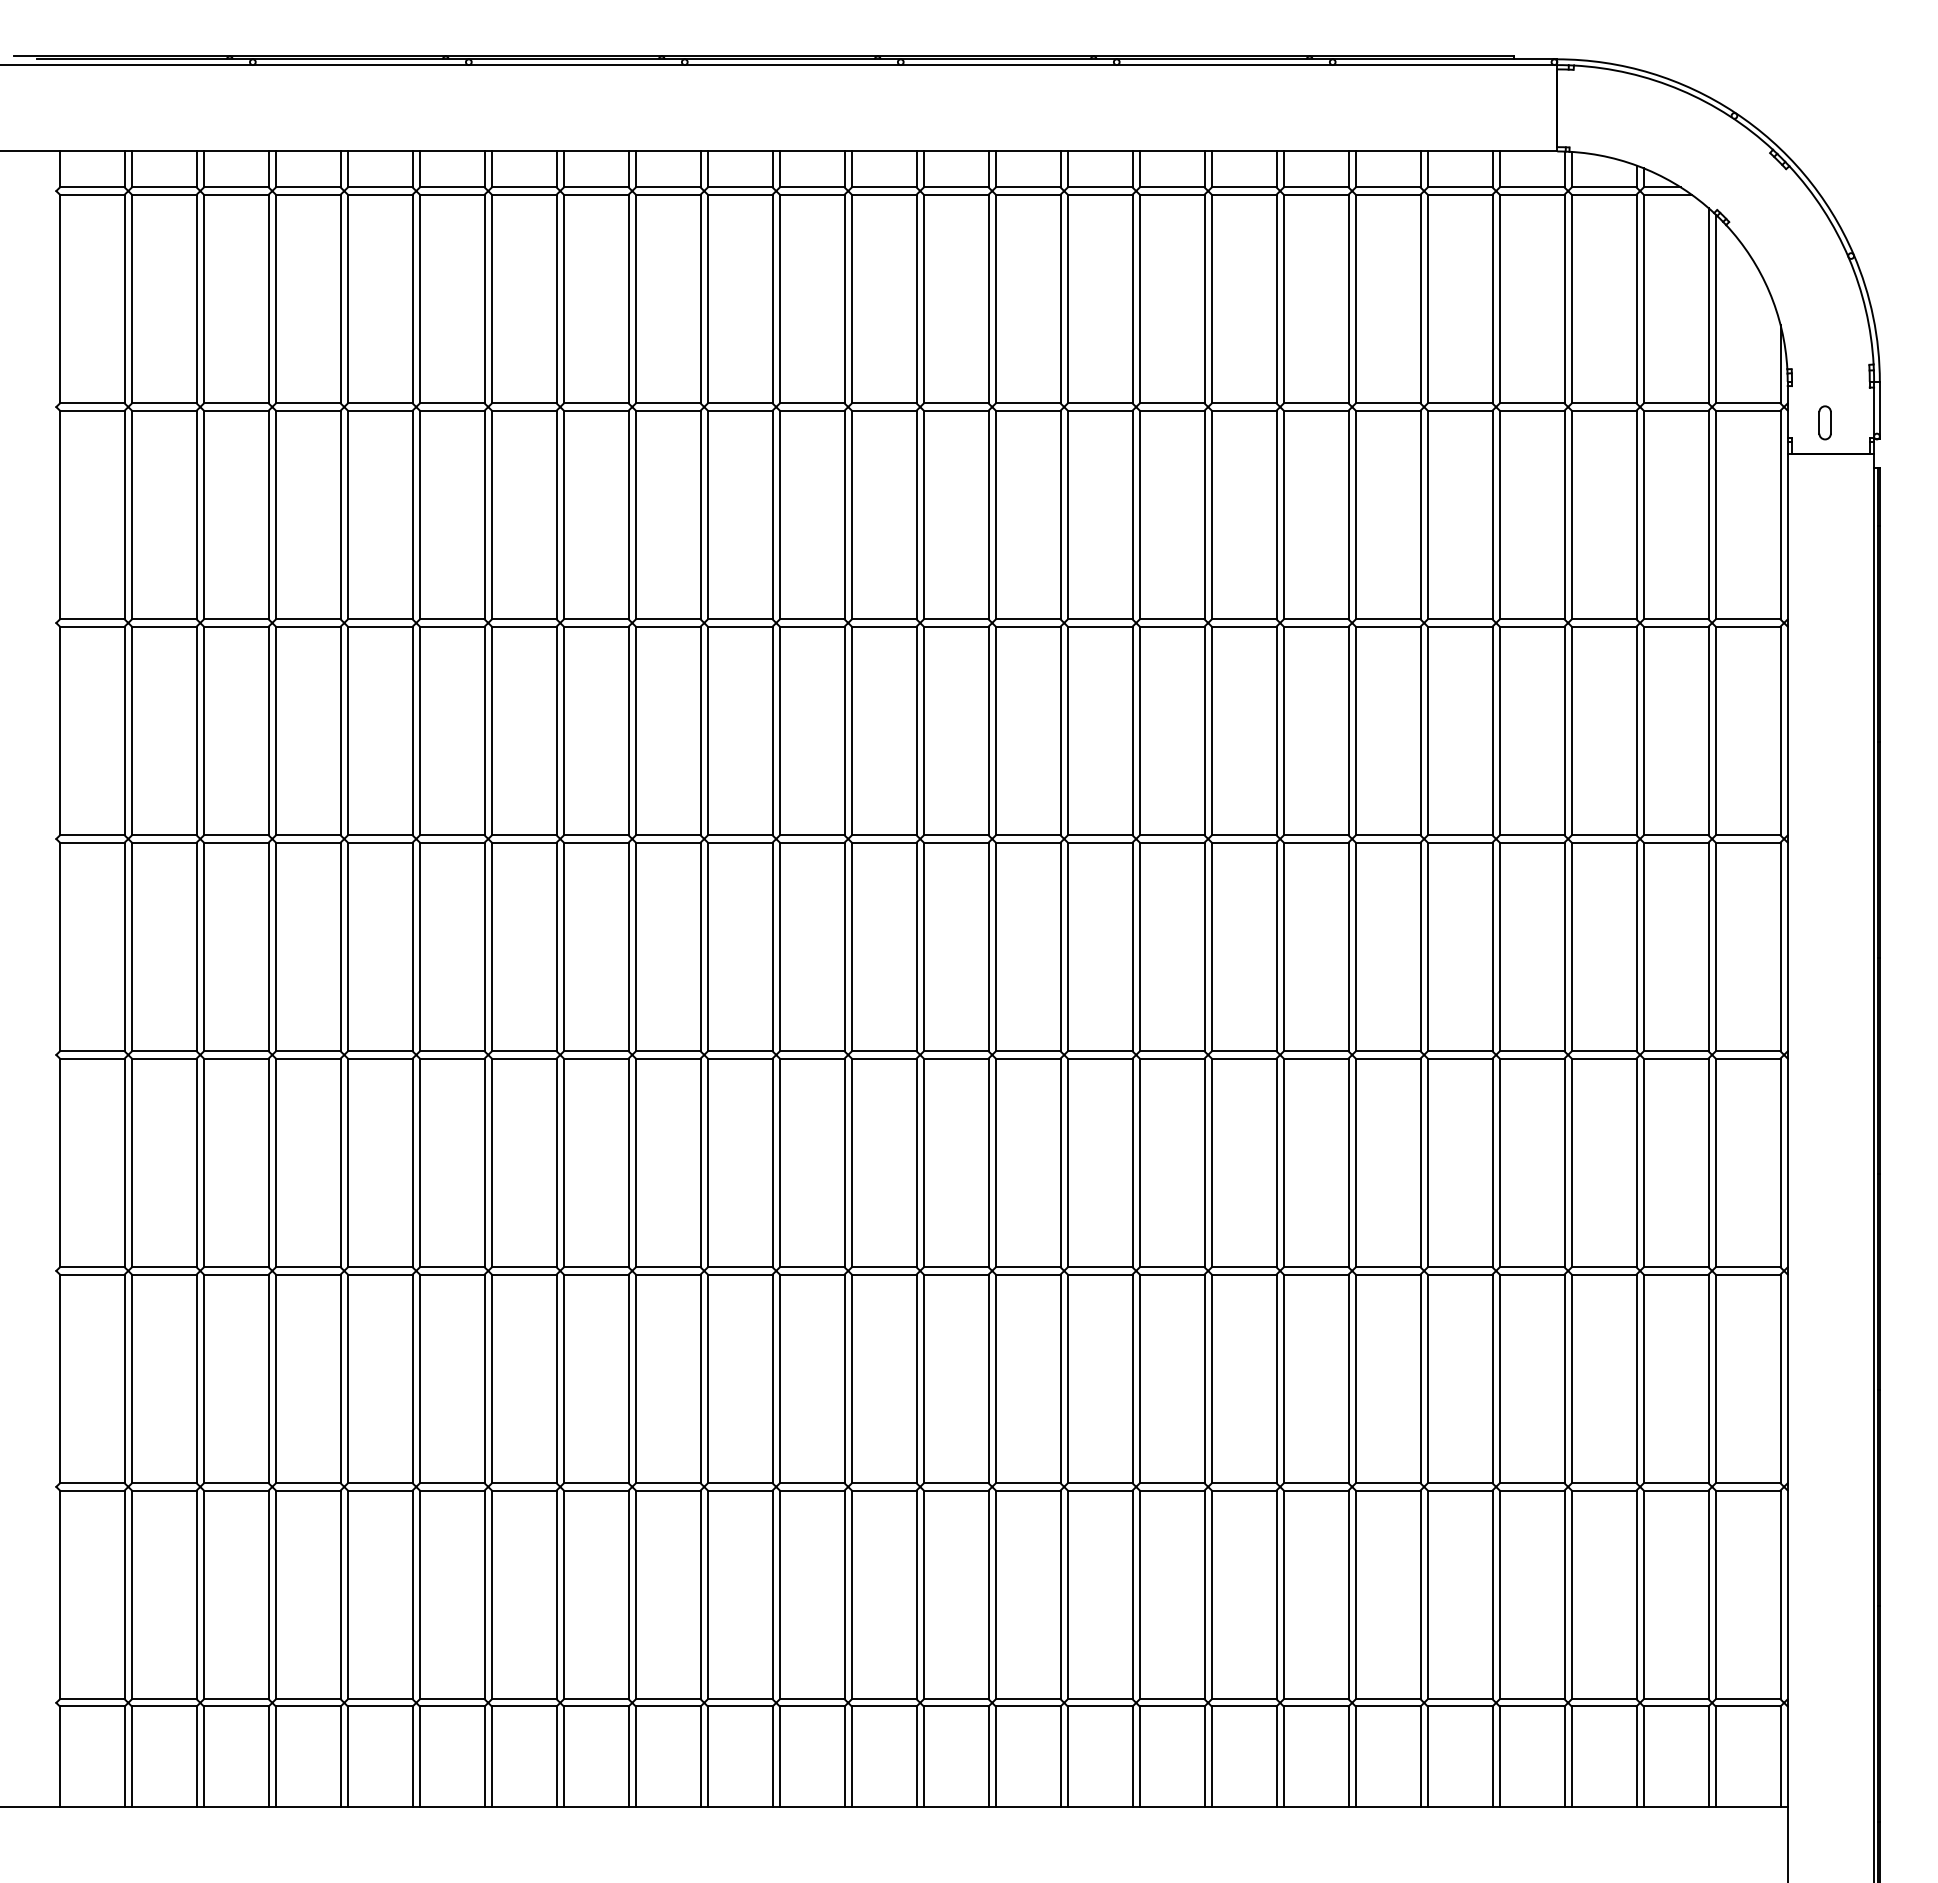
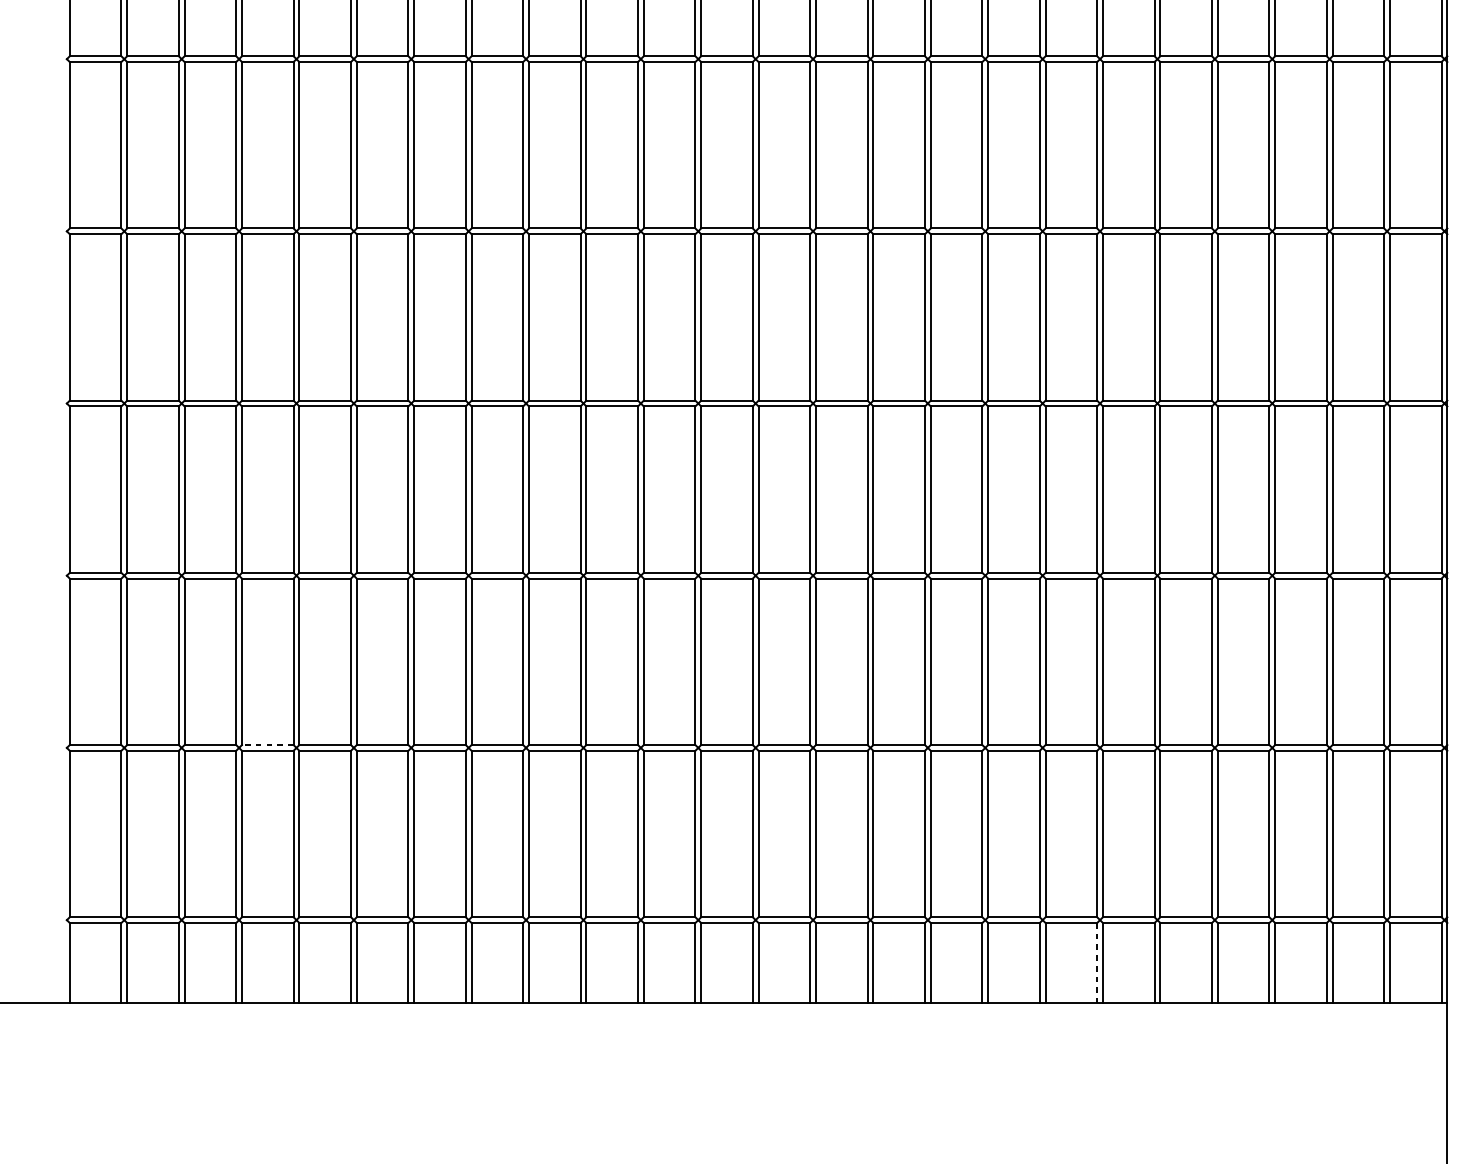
line: (307, 1483) -> (267, 745), solid -> dashed
line: (1348, 1757) -> (1097, 963), solid -> dashed

